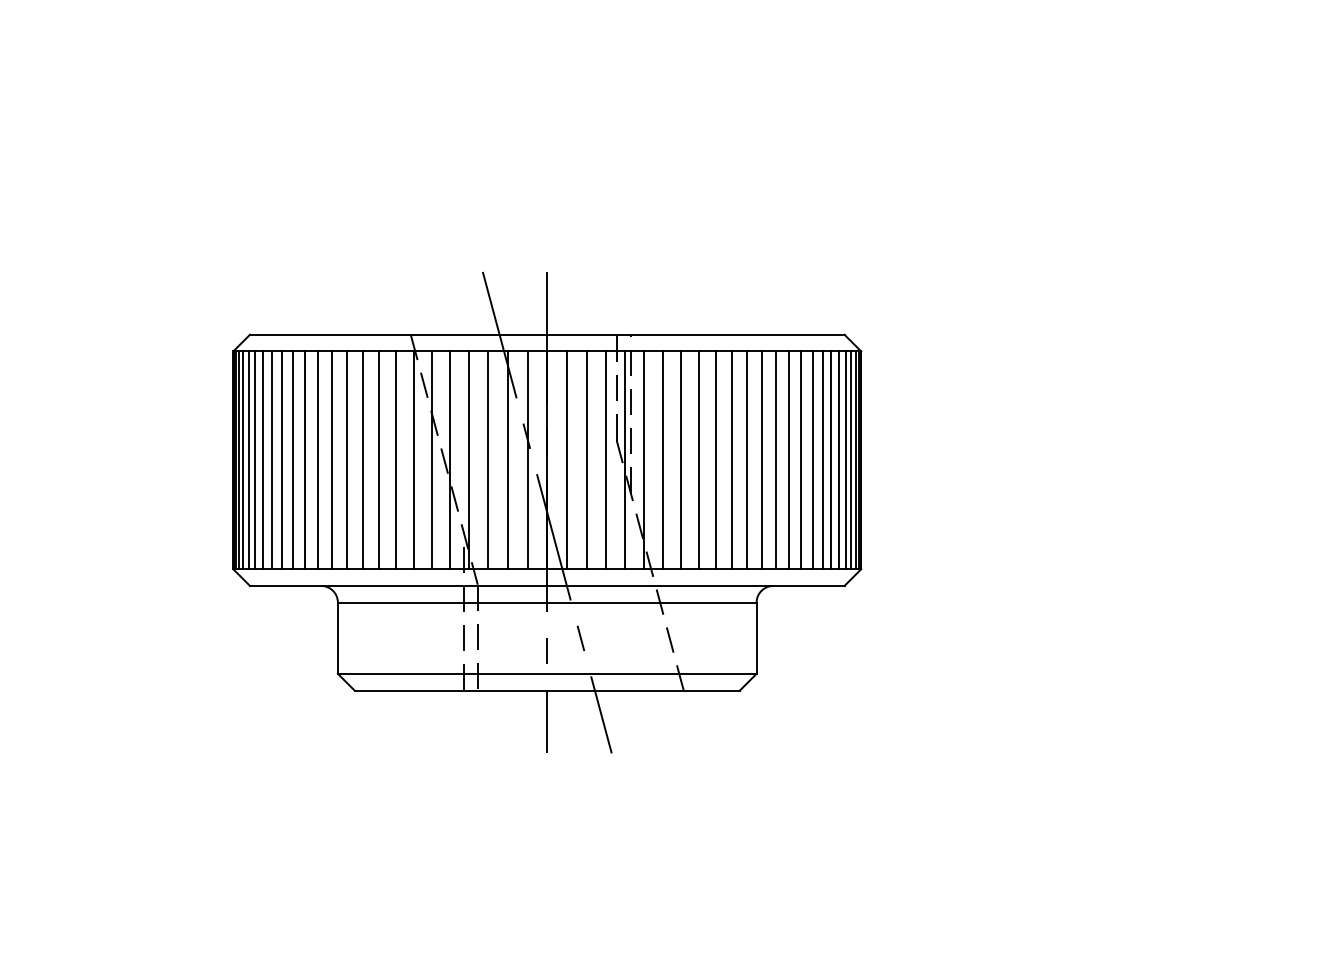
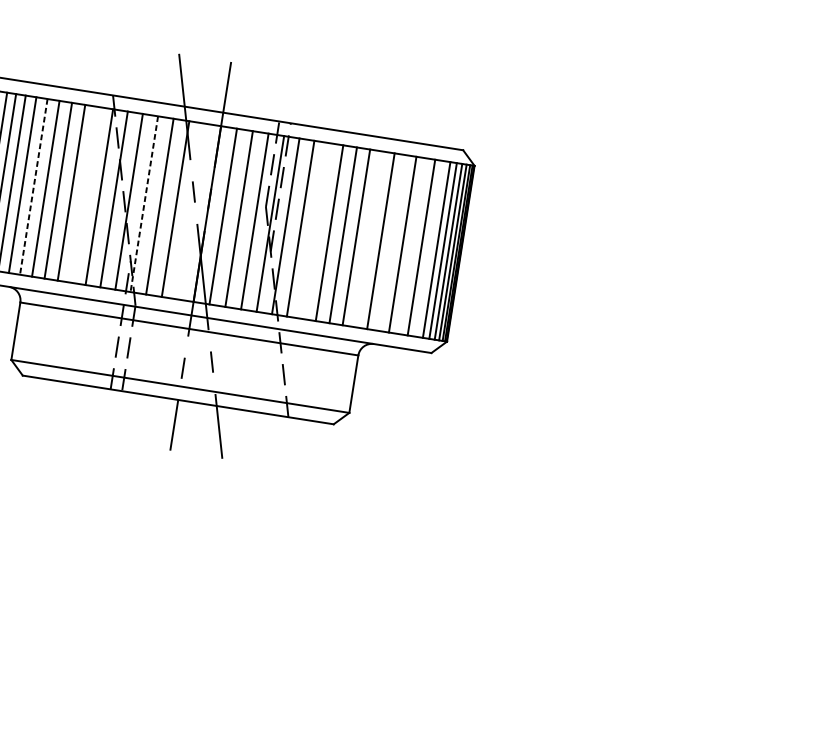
line: (332, 460) -> (33, 187), solid -> dashed
line: (396, 460) -> (85, 195), removed
line: (469, 460) -> (144, 204), solid -> dashed
line: (527, 460) -> (191, 211), removed
line: (681, 460) -> (315, 231), removed
line: (747, 460) -> (368, 239), removed
line: (776, 460) -> (392, 243), removed
line: (801, 460) -> (412, 246), removed
line: (822, 460) -> (429, 248), removed

